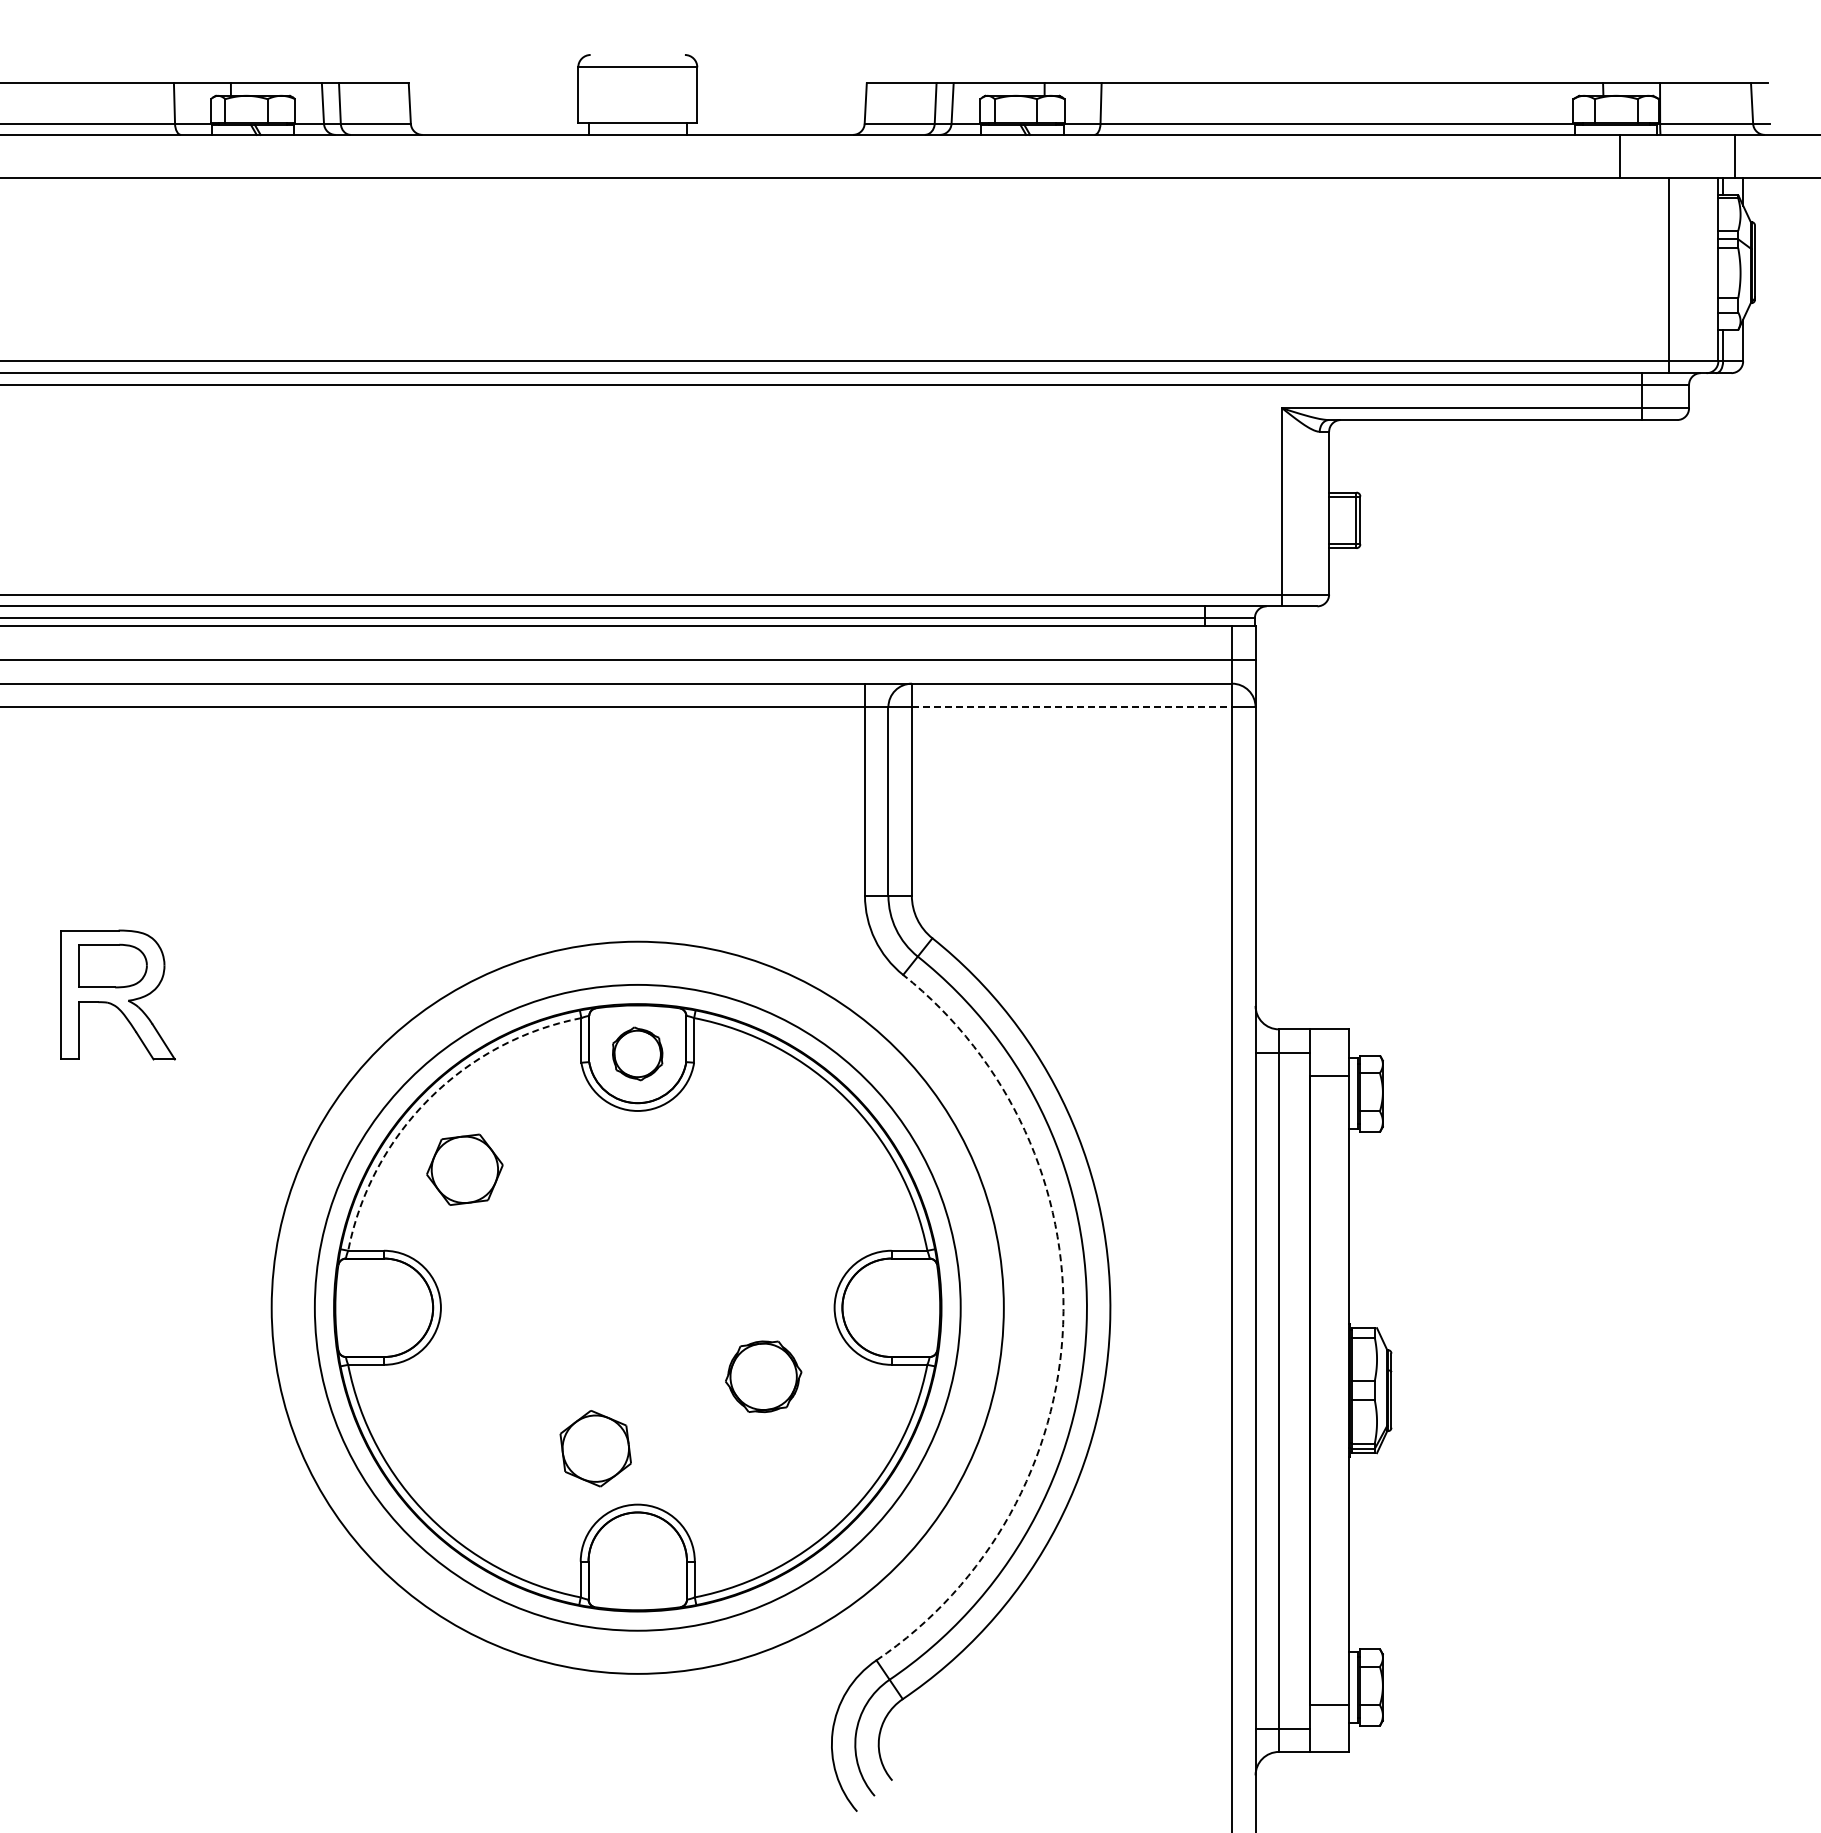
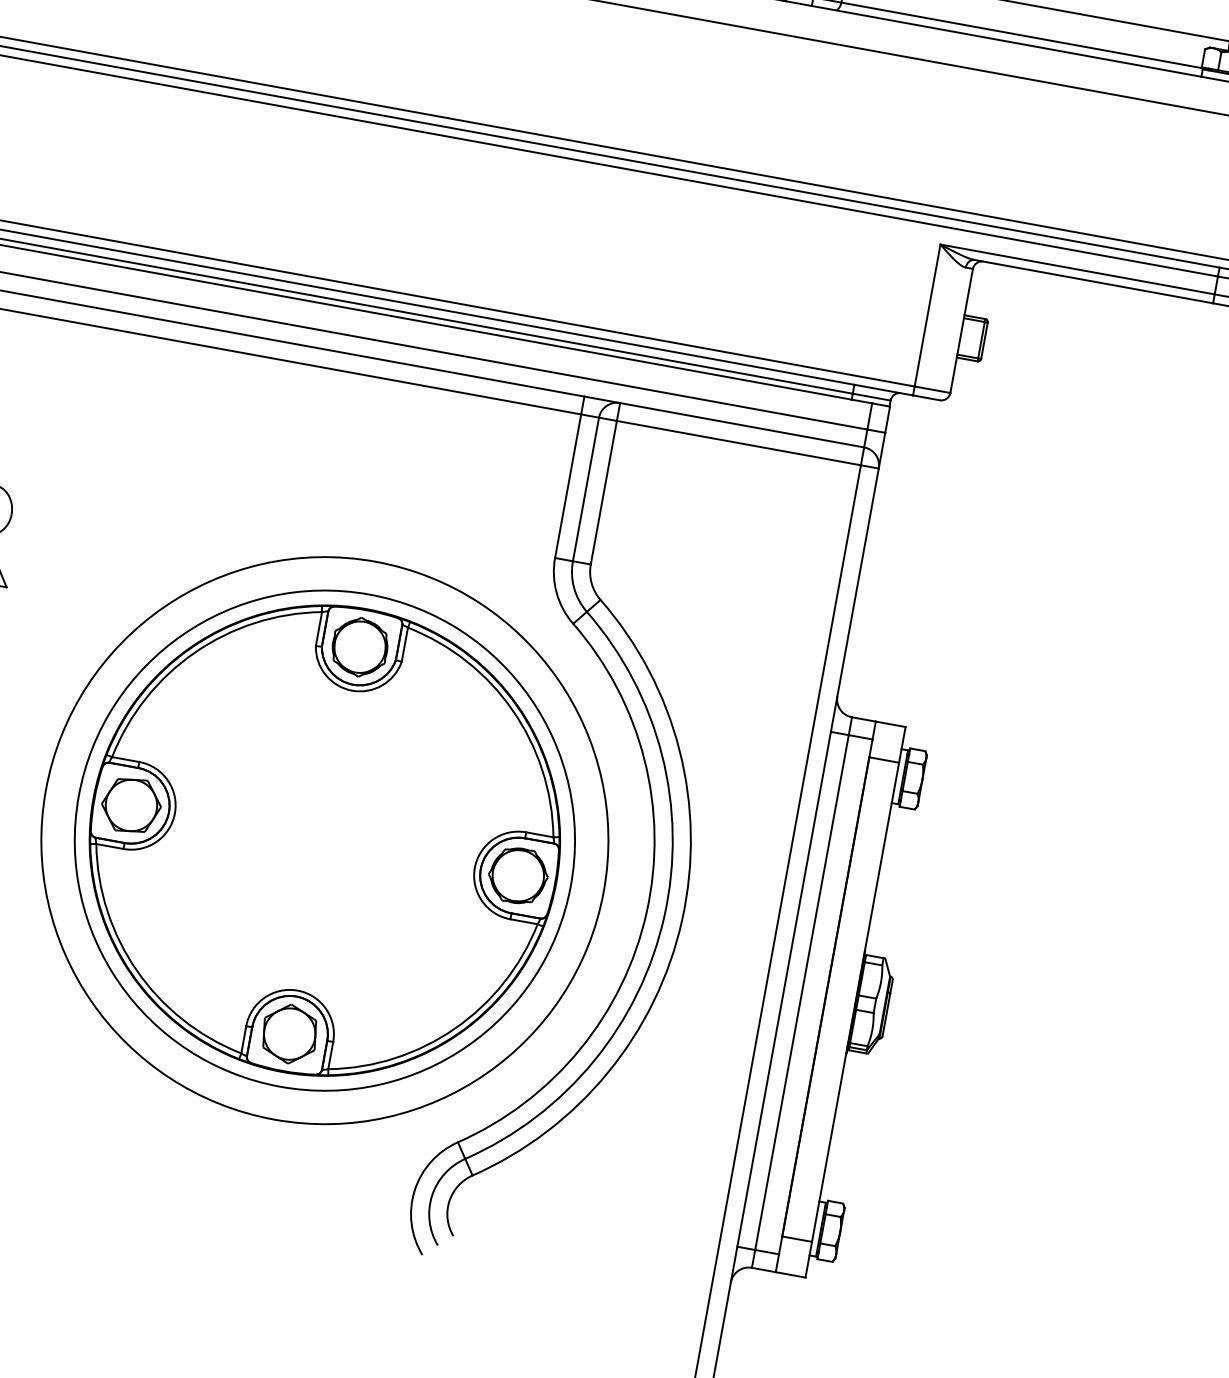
line: (1072, 707) -> (739, 443), dashed -> solid
part: (637, 1053) -> (359, 646), size x1.43
arc: (429, 1098) -> (195, 652), dashed -> solid
part: (464, 1169) -> (131, 805), moved
arc: (1063, 1324) -> (646, 912), dashed -> solid
part: (763, 1376) -> (518, 875), moved
part: (595, 1448) -> (289, 1033), moved

